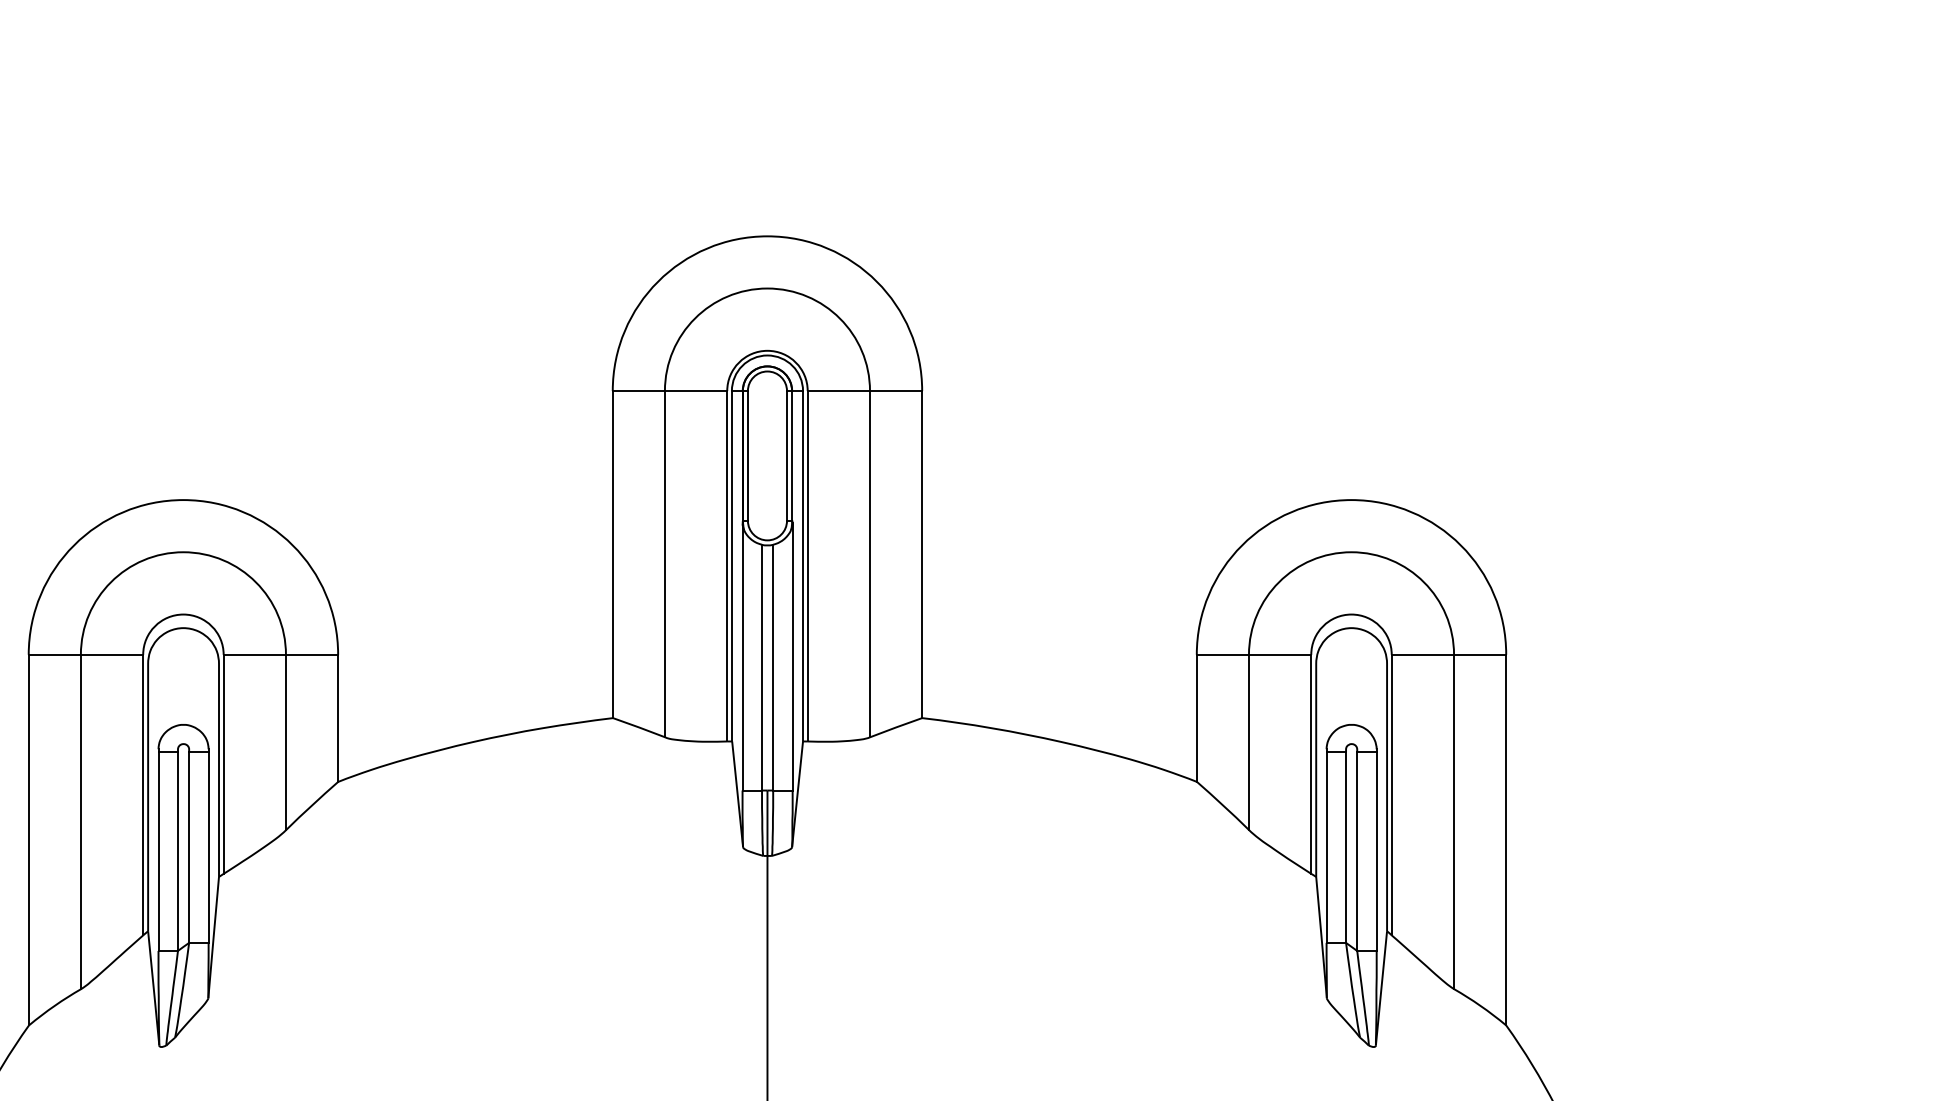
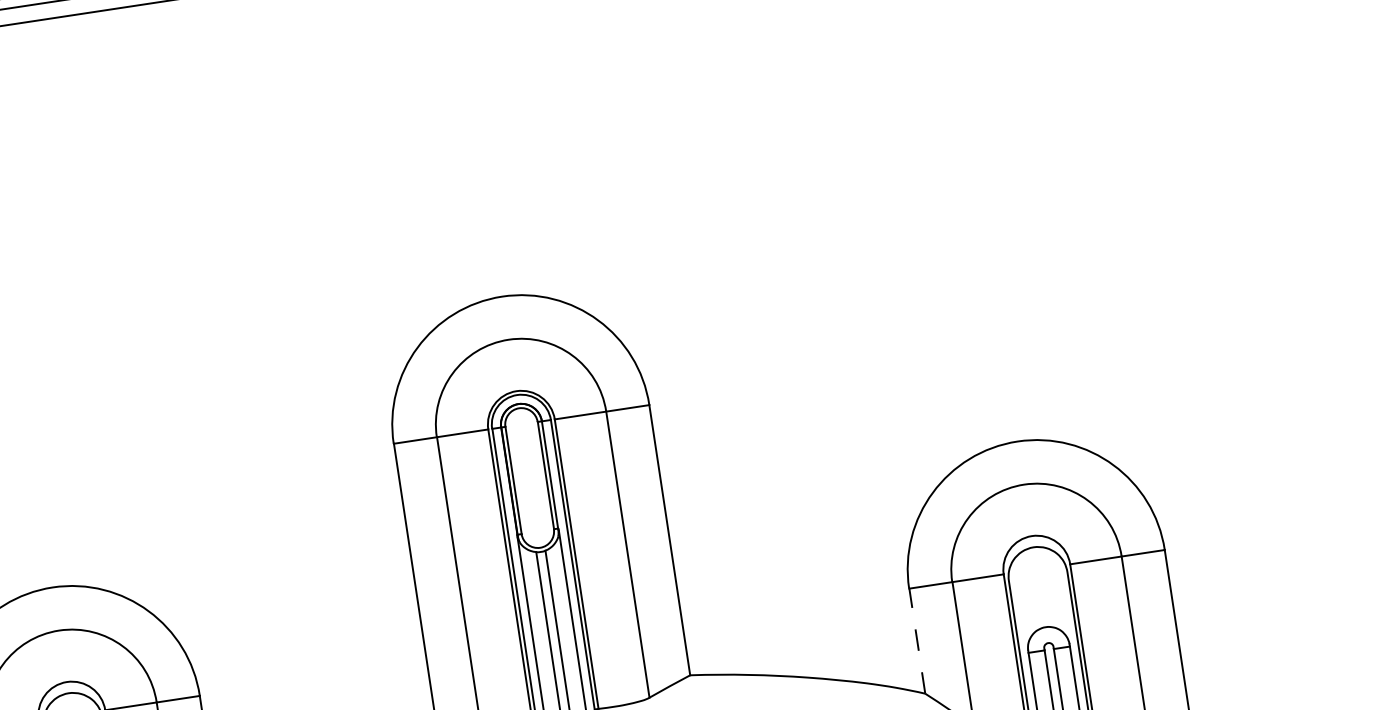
line: (1197, 718) -> (917, 641), solid -> dashed

